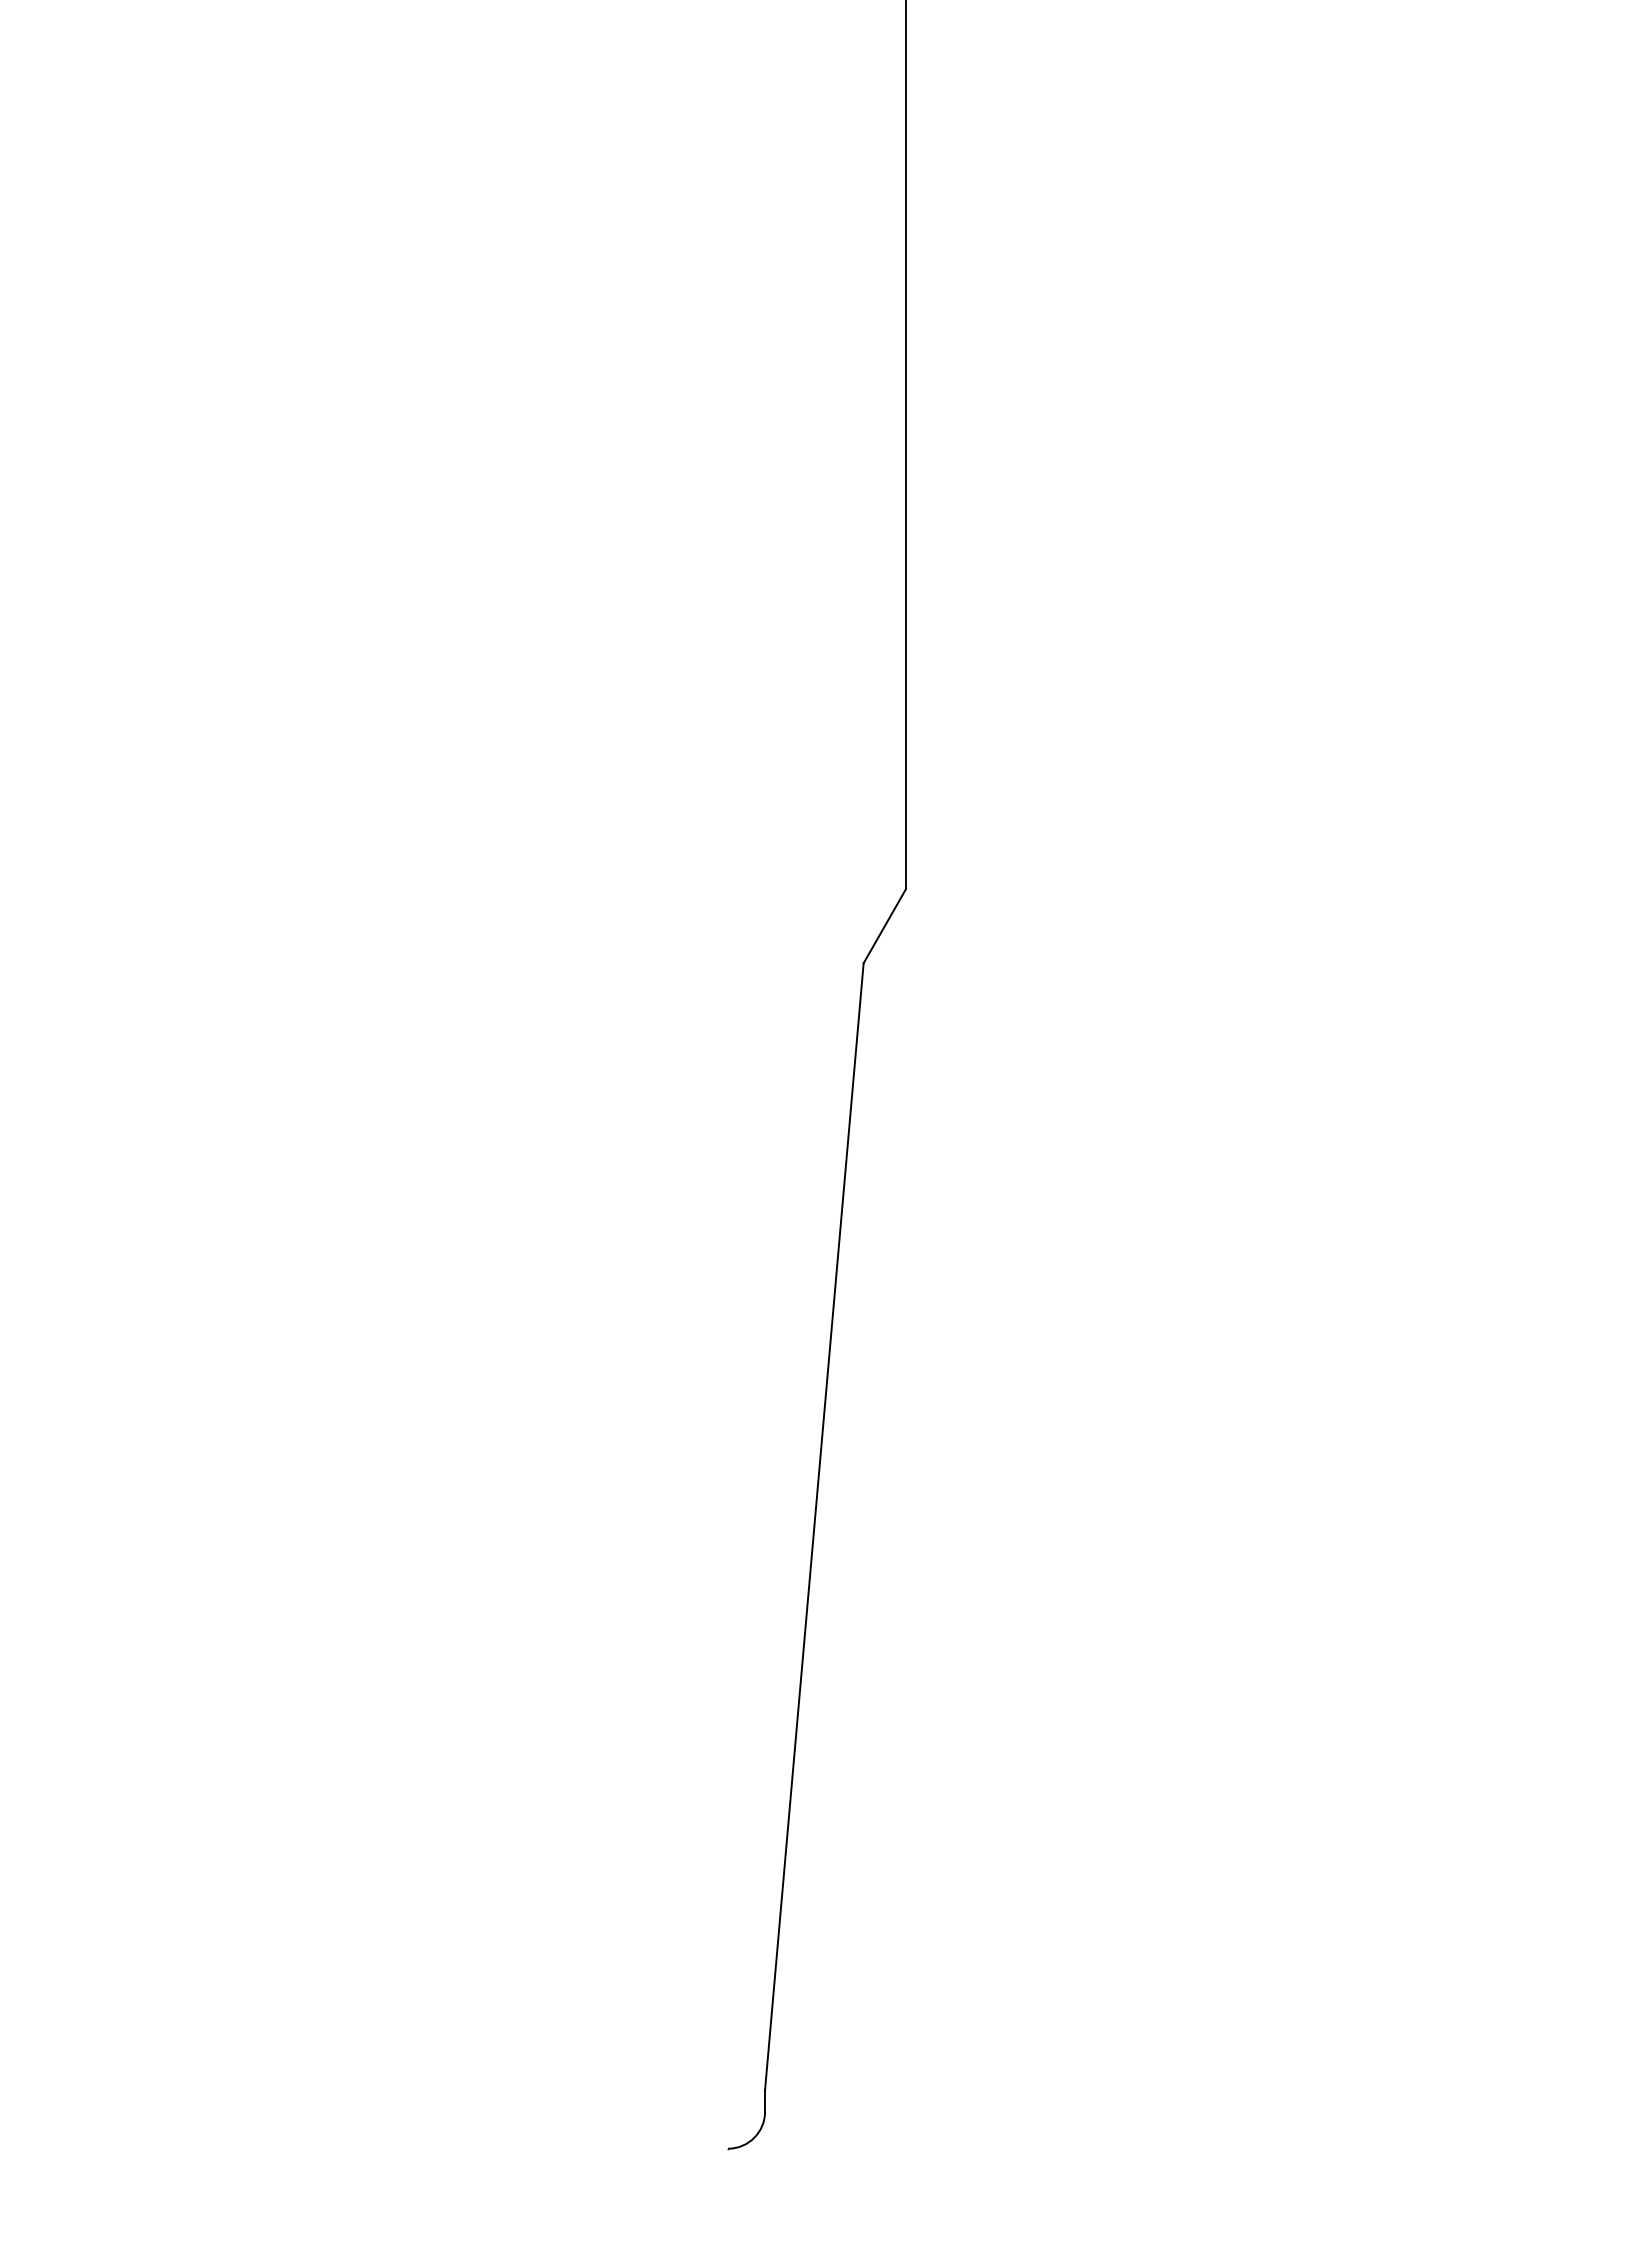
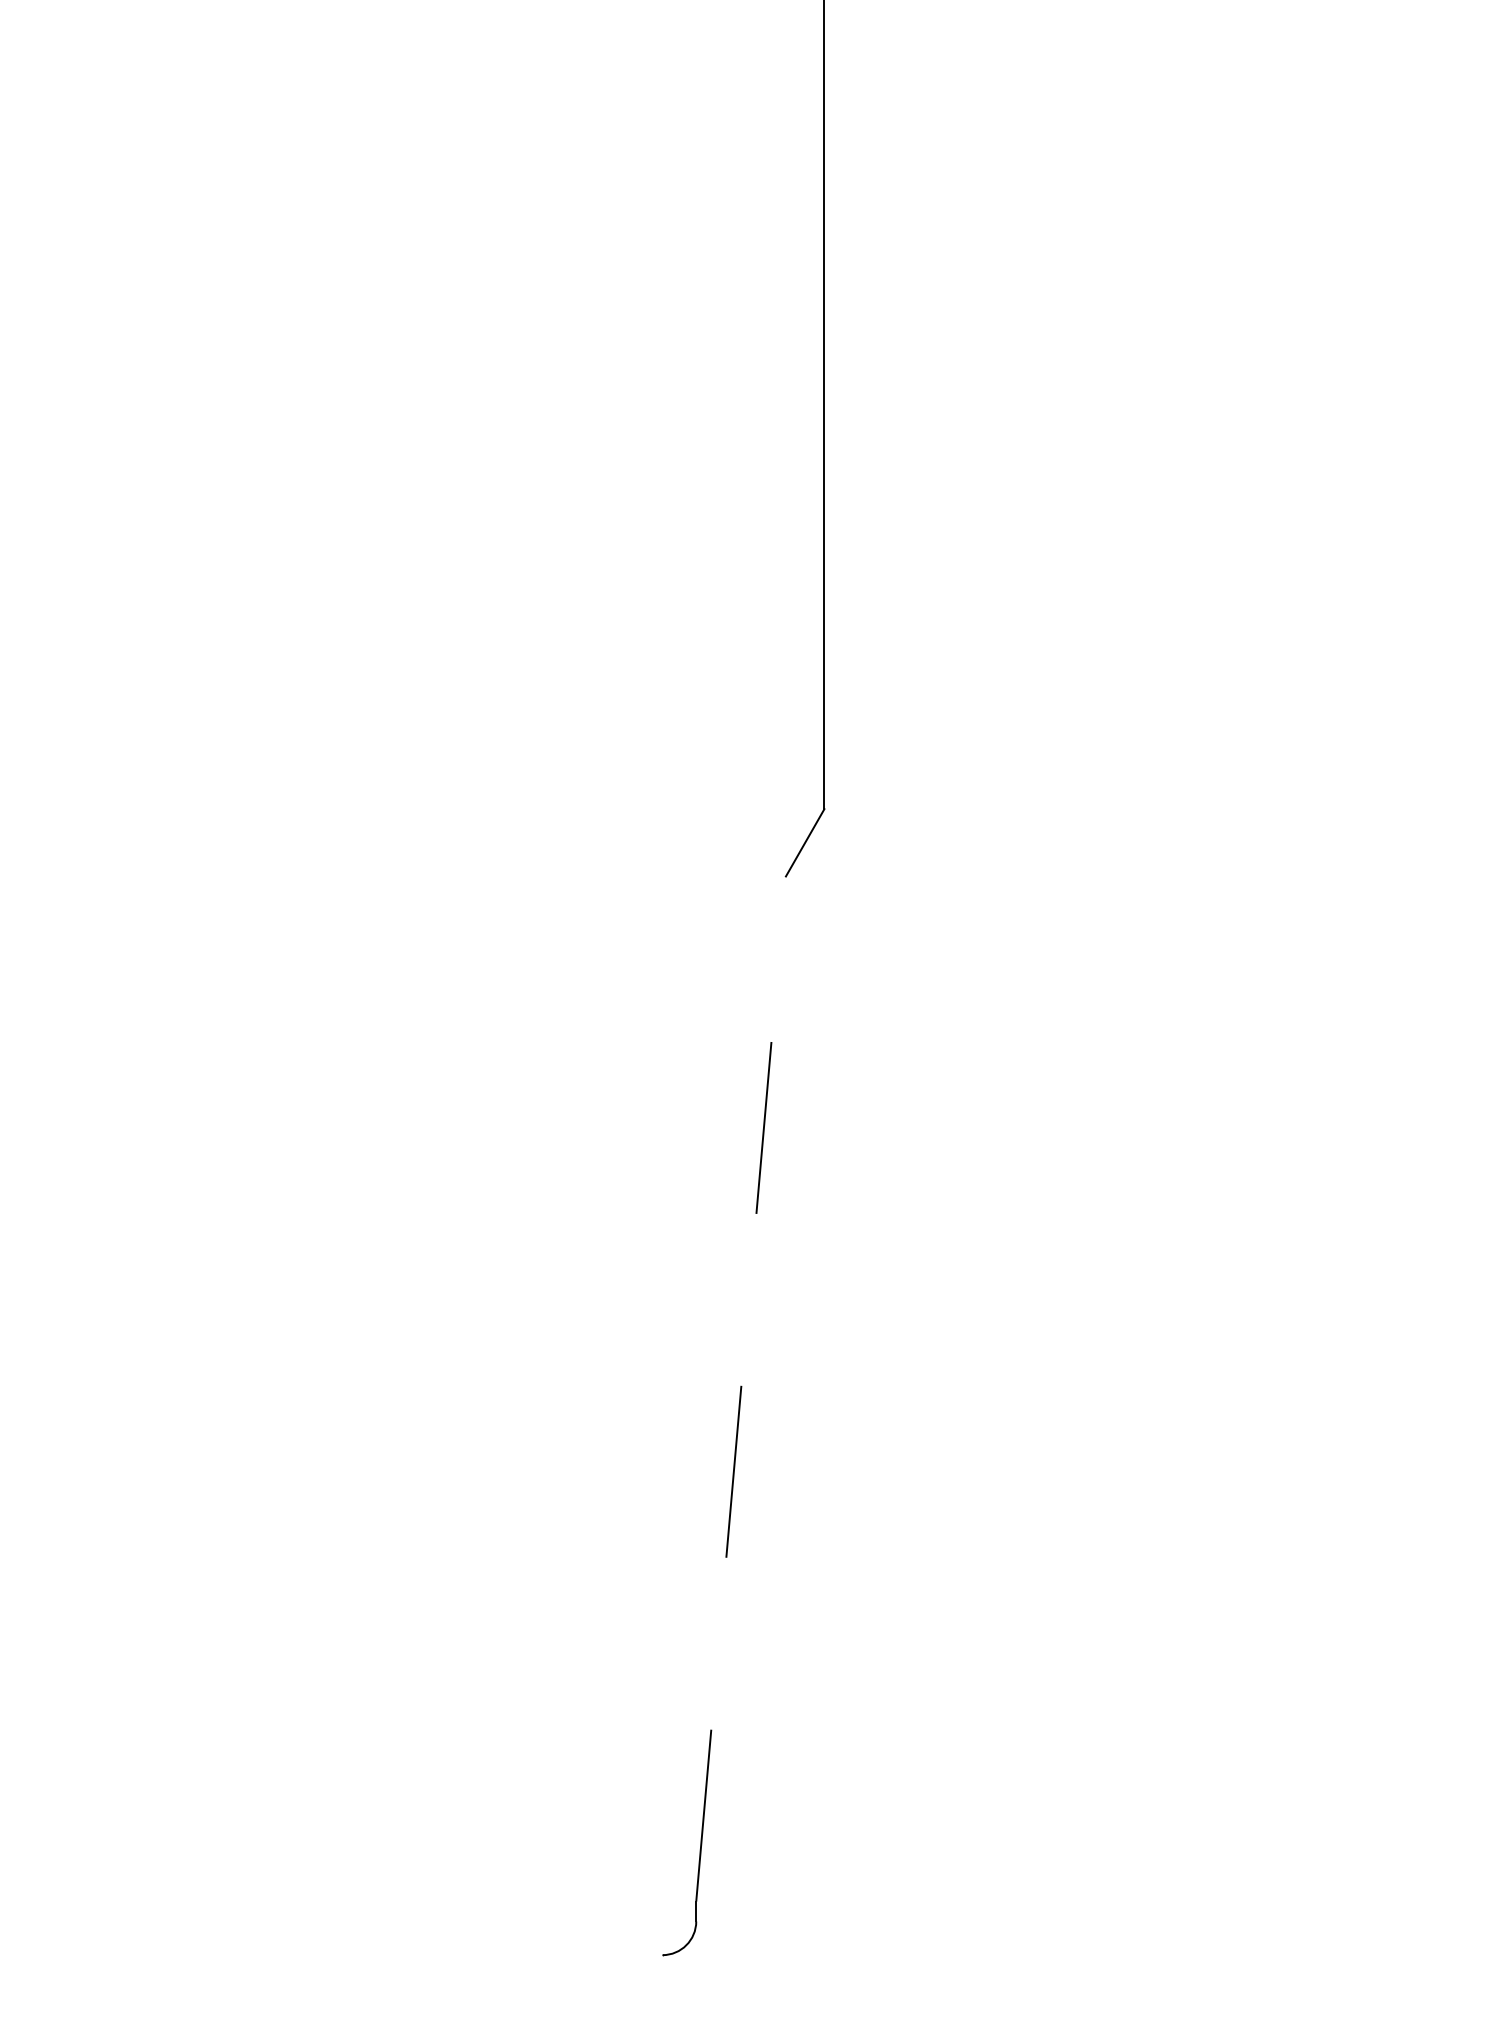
line: (814, 1526) -> (741, 1388), solid -> dashed

